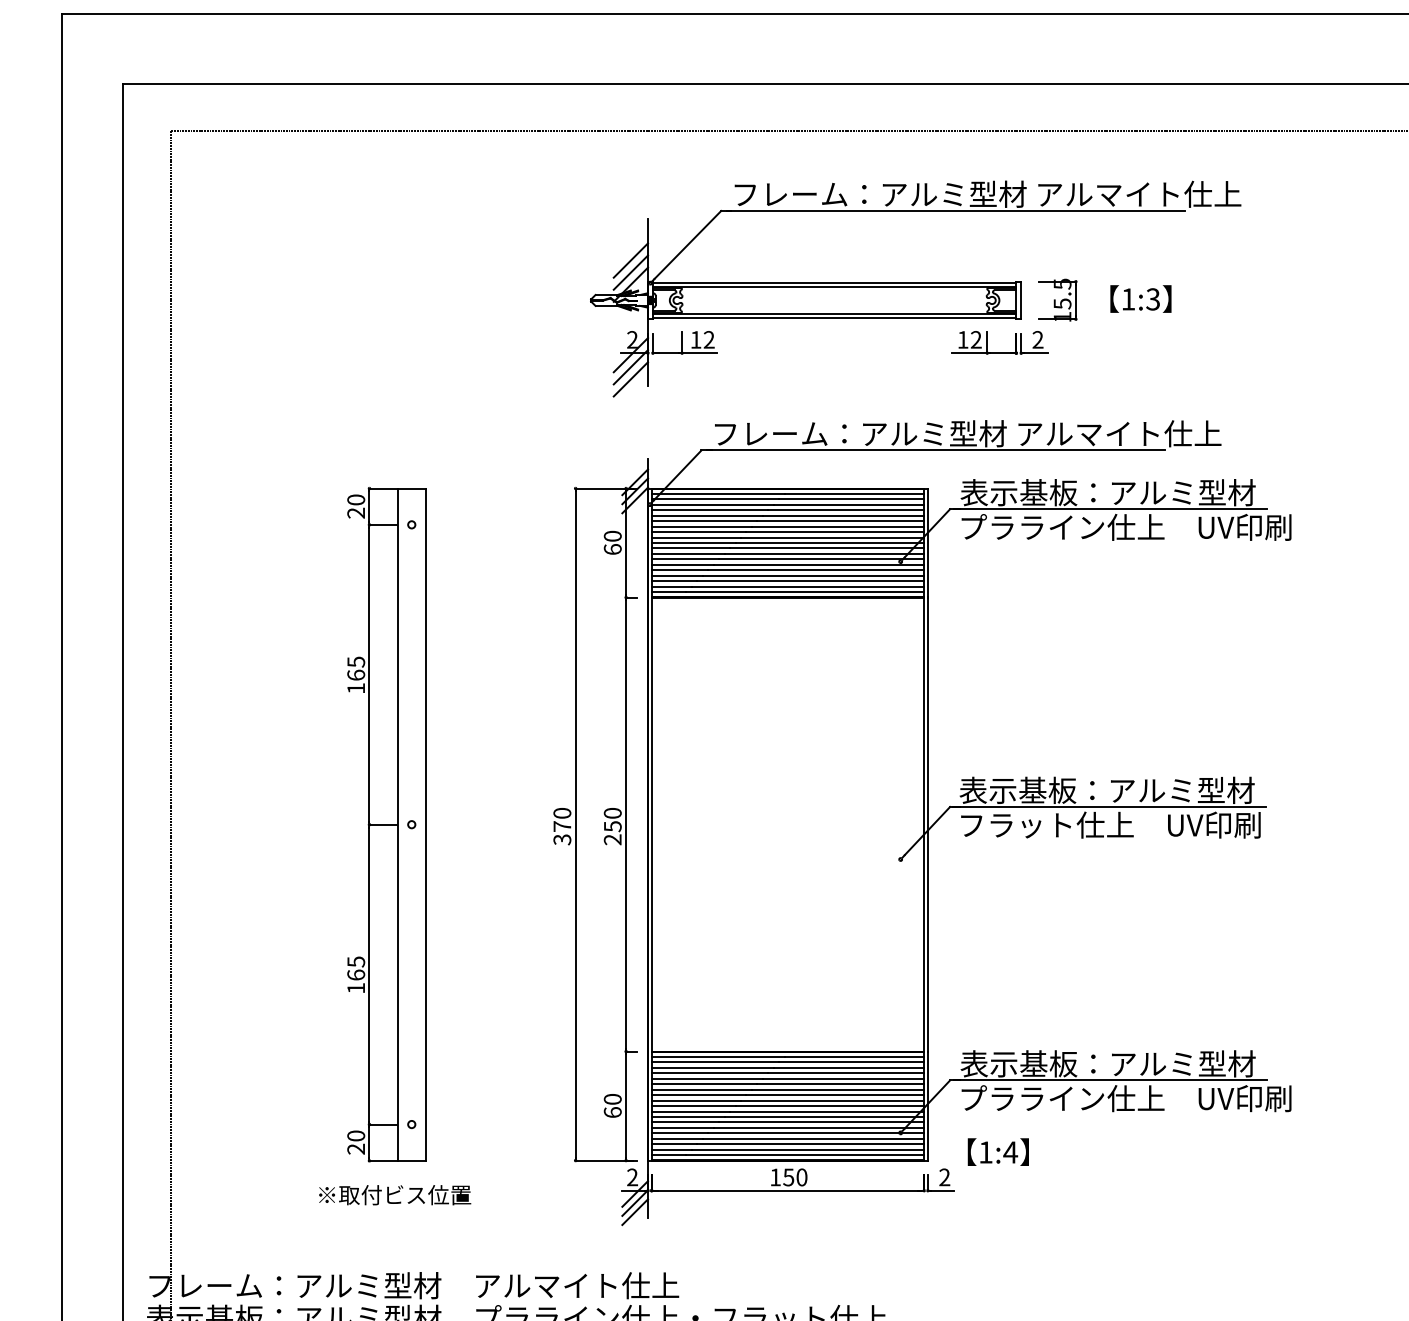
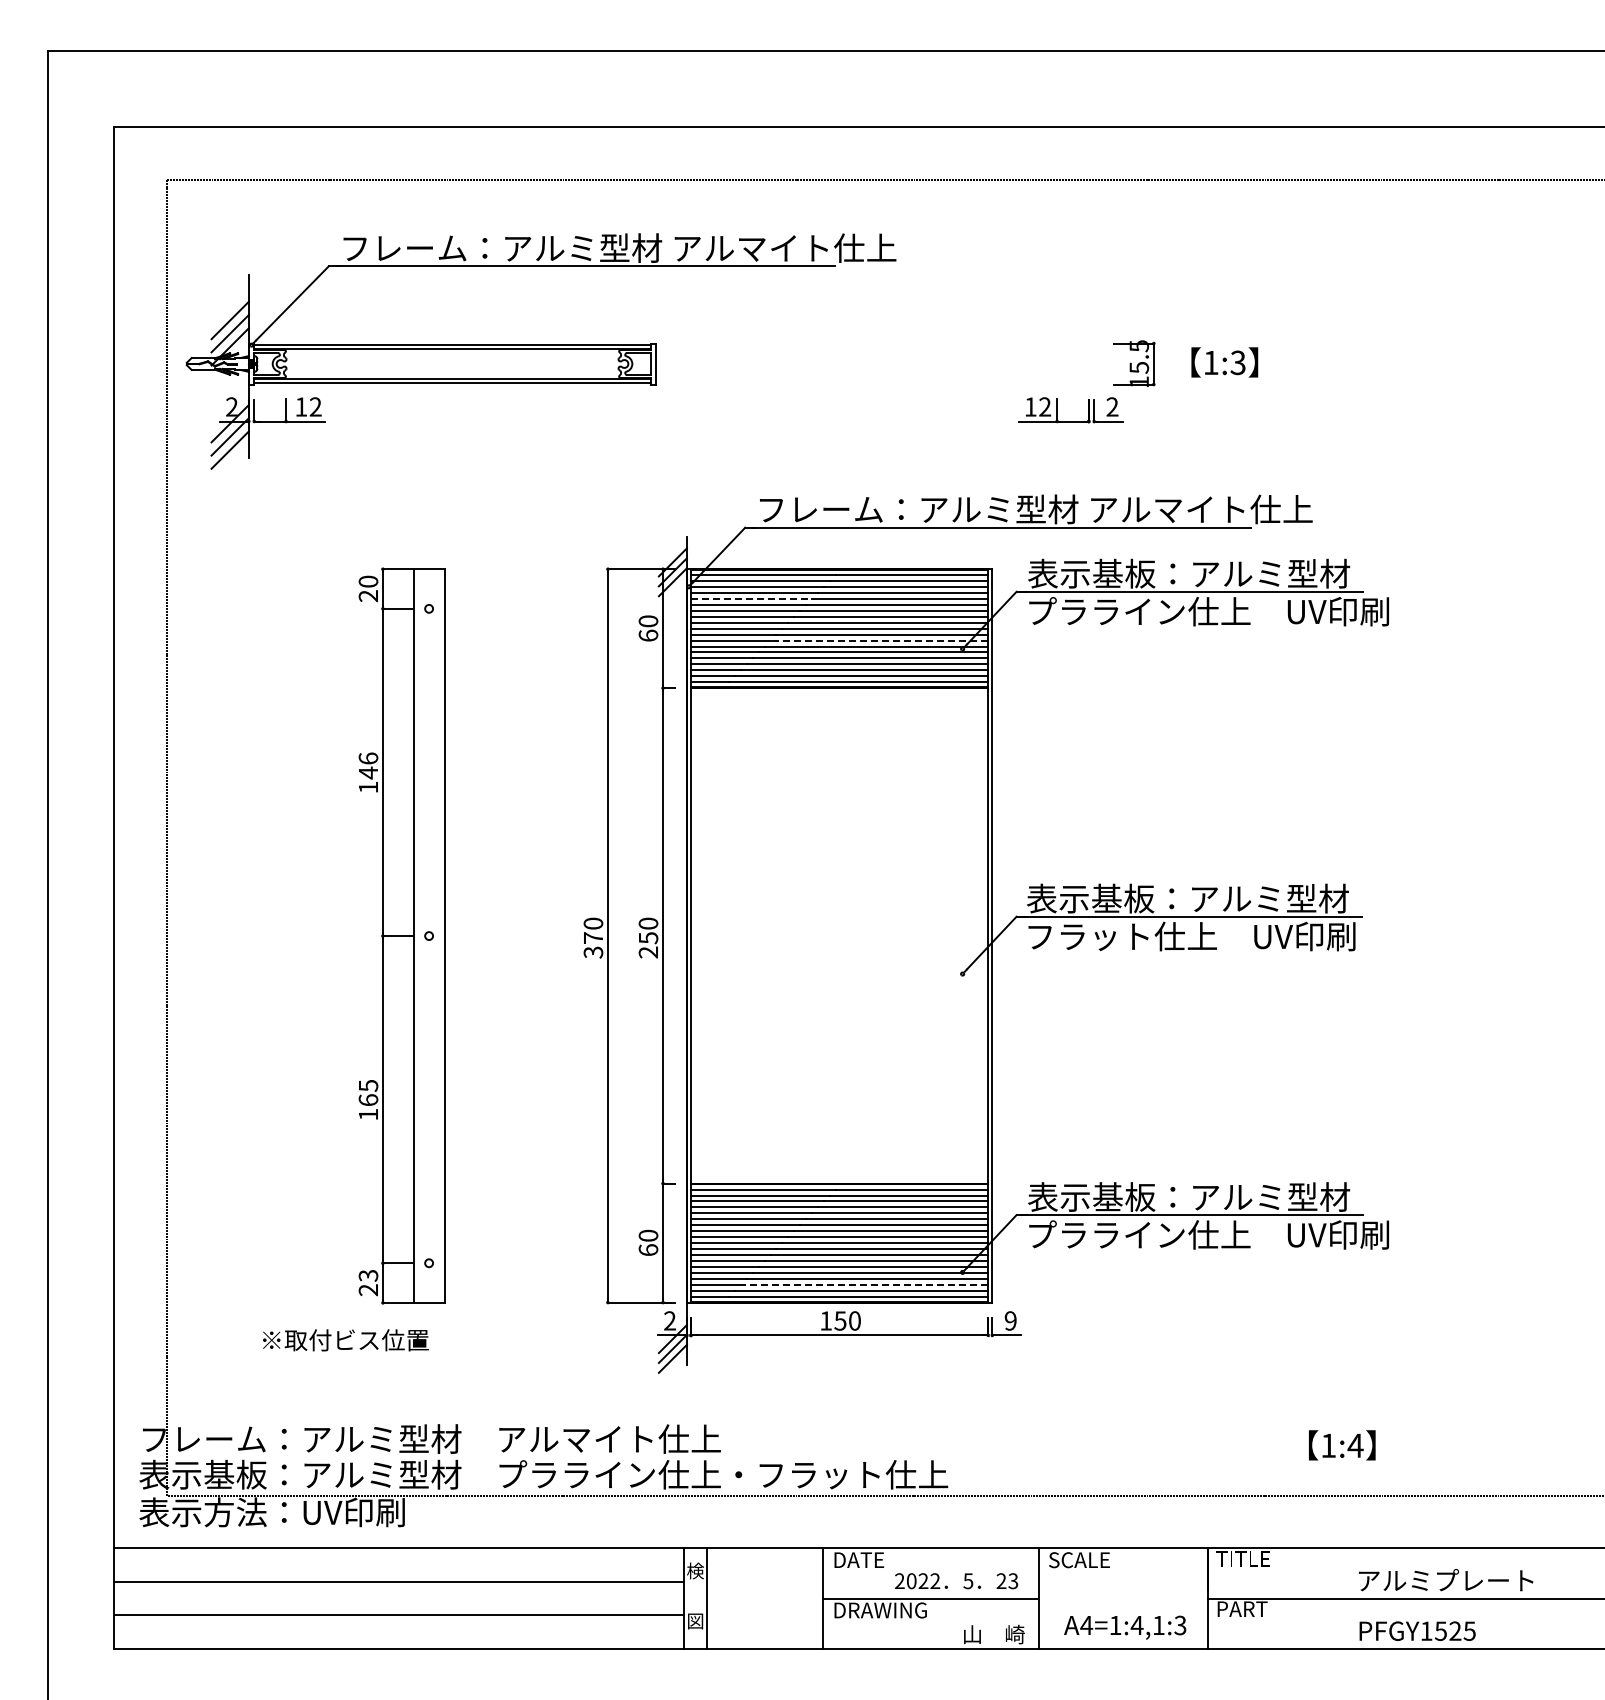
part: (915, 289) -> (540, 351), moved
line: (707, 515) -> (751, 598), solid -> dashed
line: (824, 553) -> (879, 640), solid -> dashed
text: (356, 668) -> (368, 765), 165 -> 146
text: (356, 1135) -> (368, 1275), 20 -> 23
line: (810, 1144) -> (864, 1284), solid -> dashed
text: (998, 1152) -> (1342, 1445), moved
text: (944, 1177) -> (1010, 1320), 2 -> 9
text: (394, 1195) -> (345, 1340), moved

